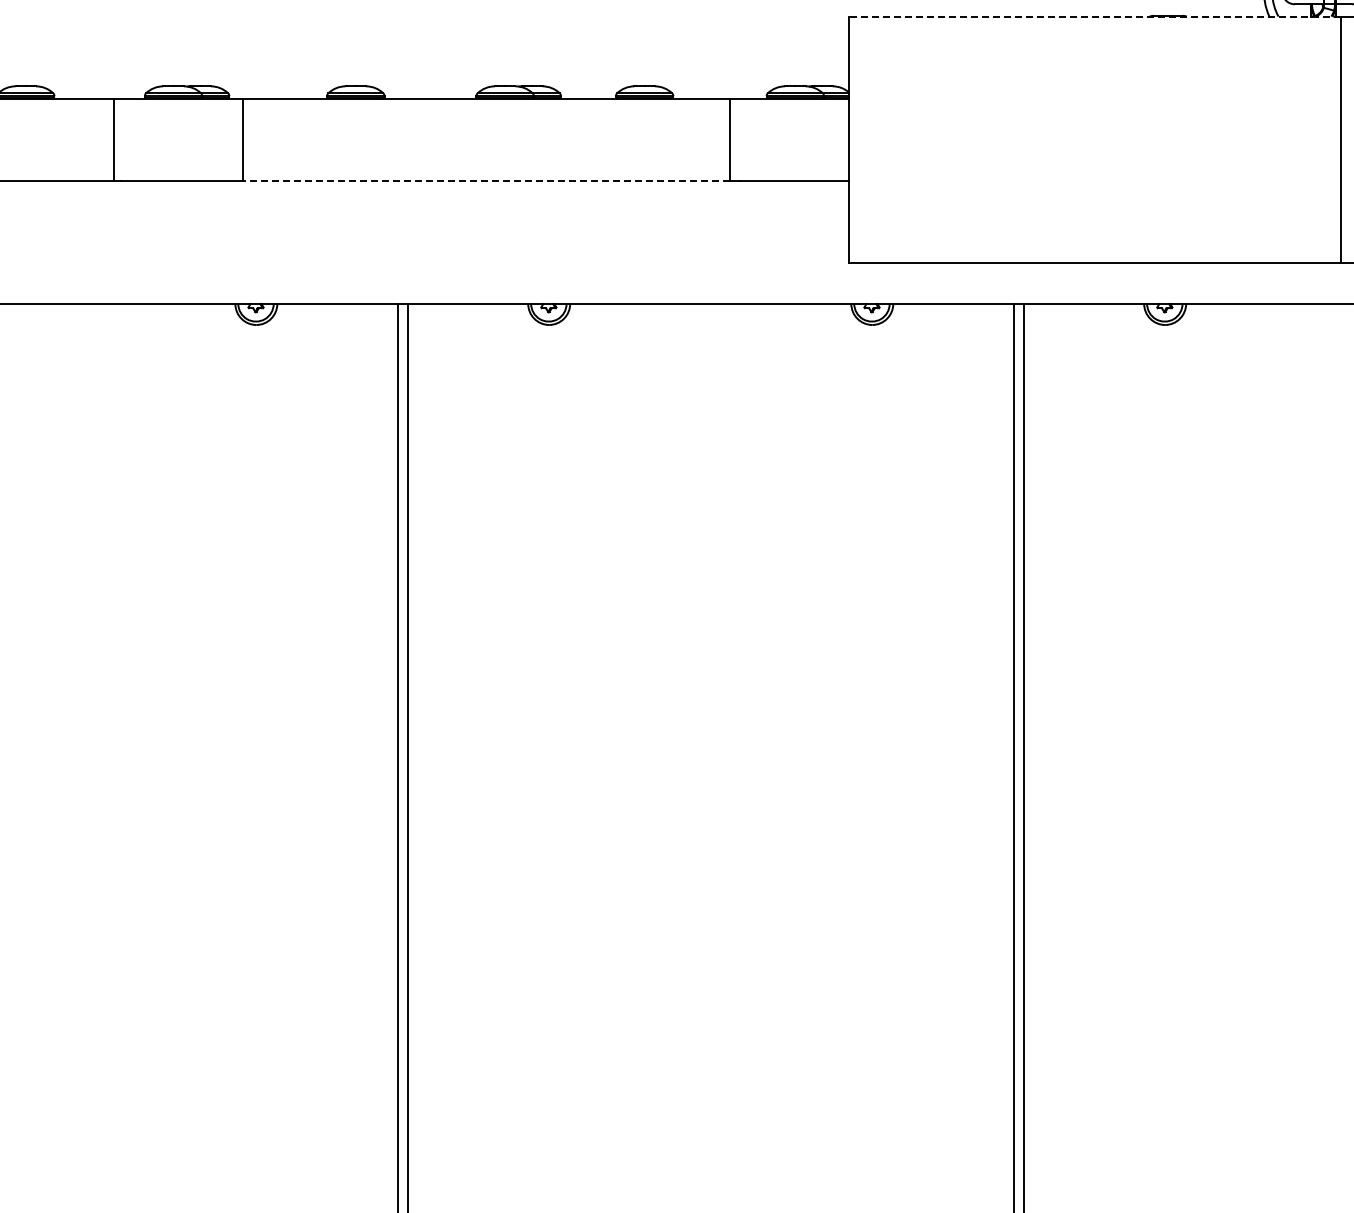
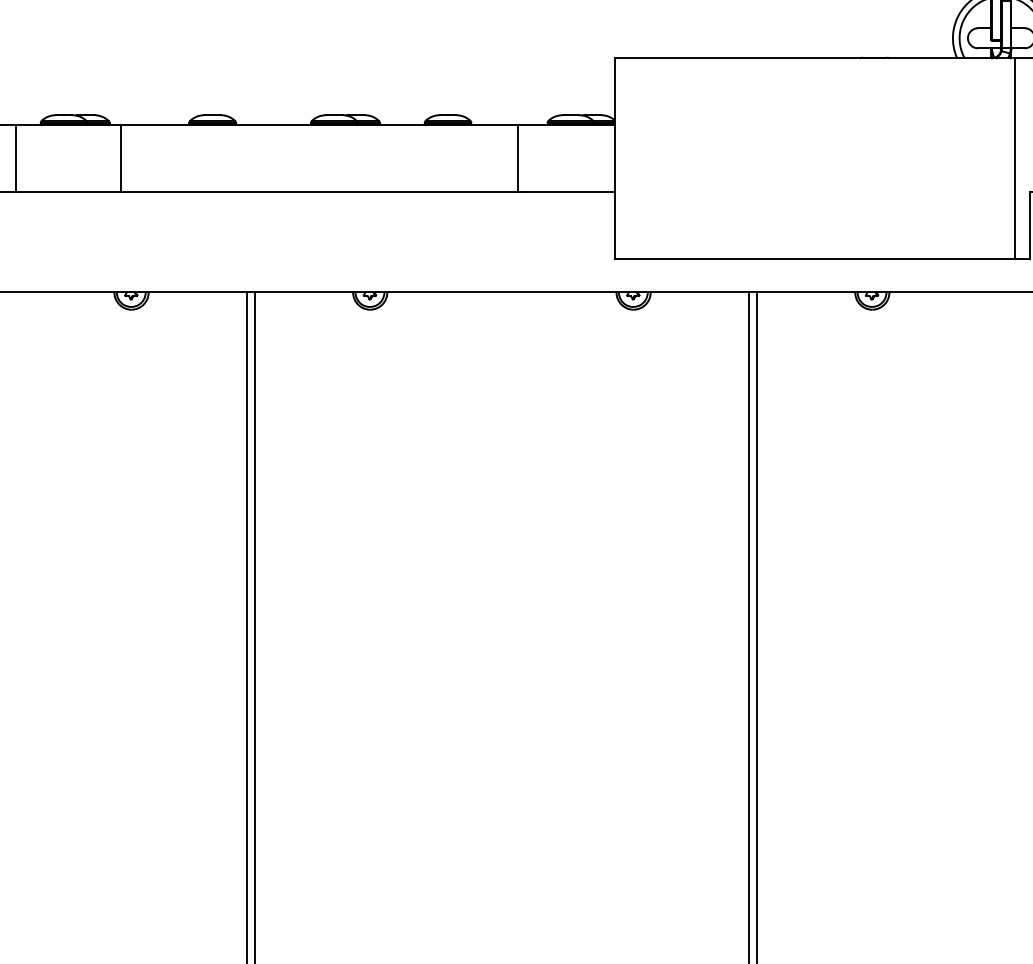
line: (1094, 16) -> (814, 58), dashed -> solid
line: (486, 180) -> (319, 191), dashed -> solid

